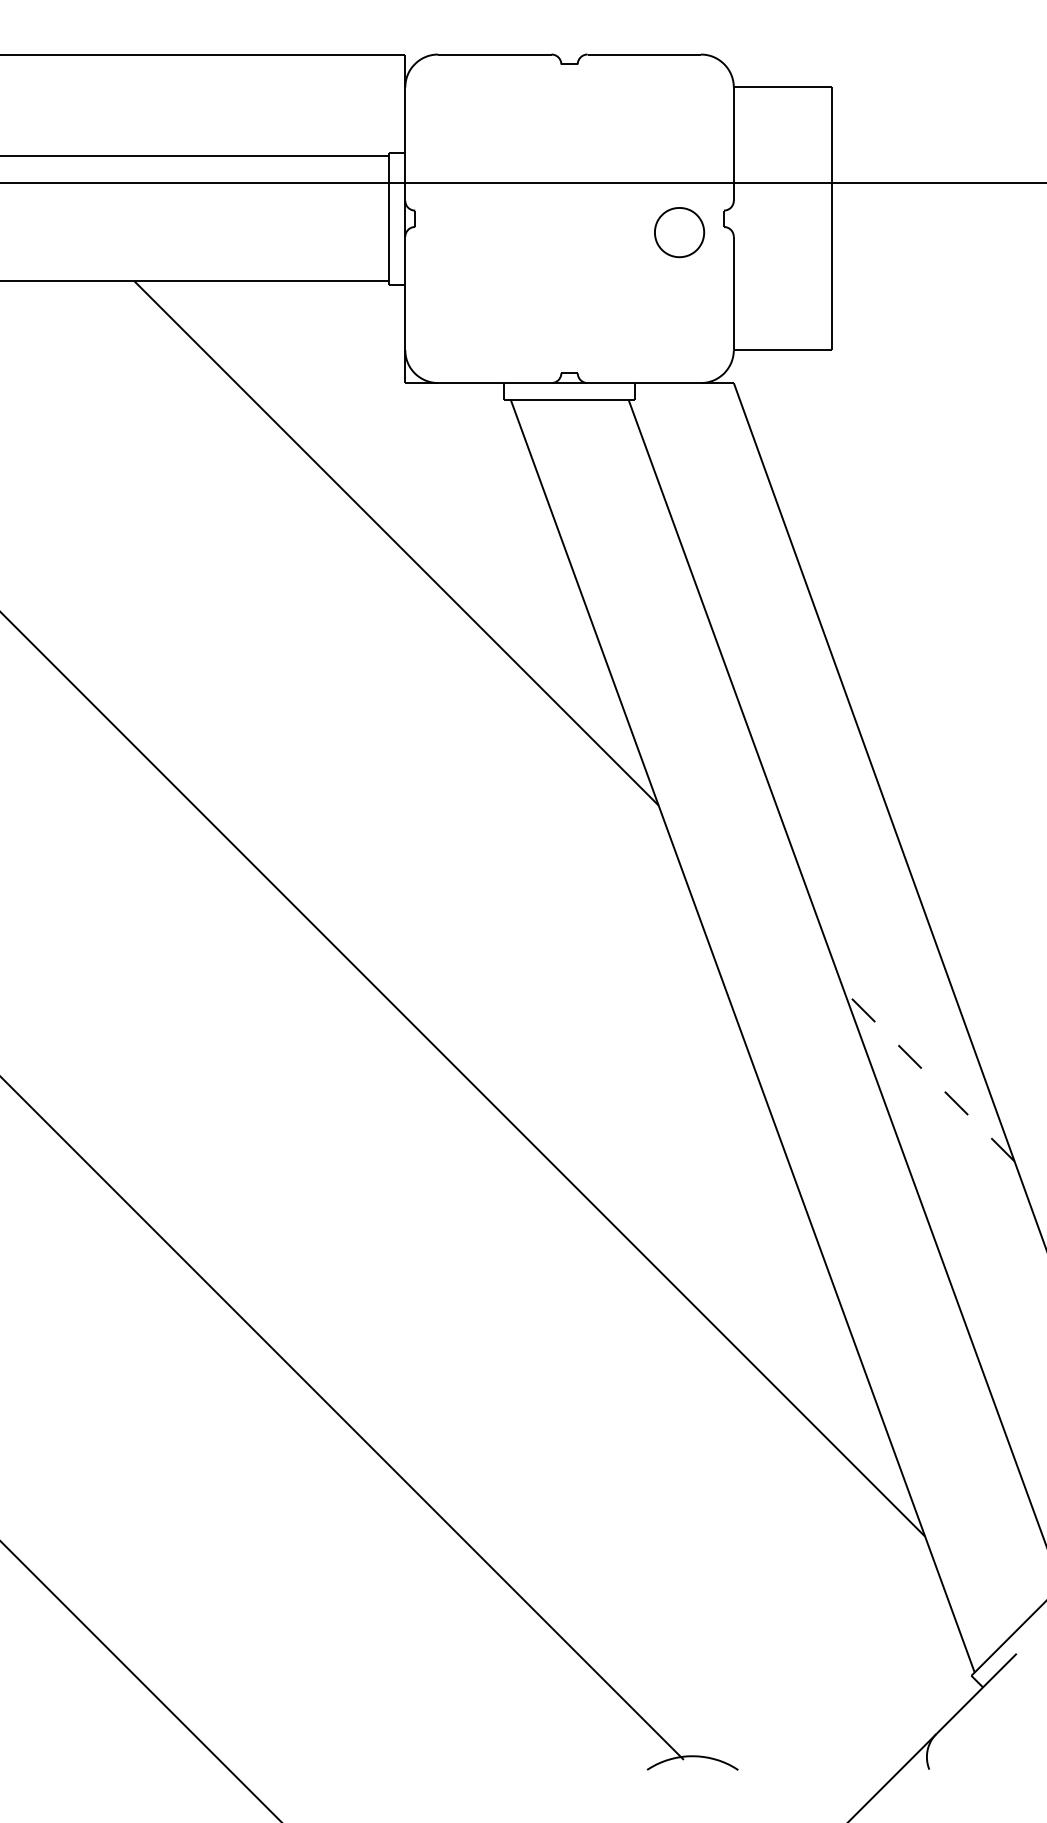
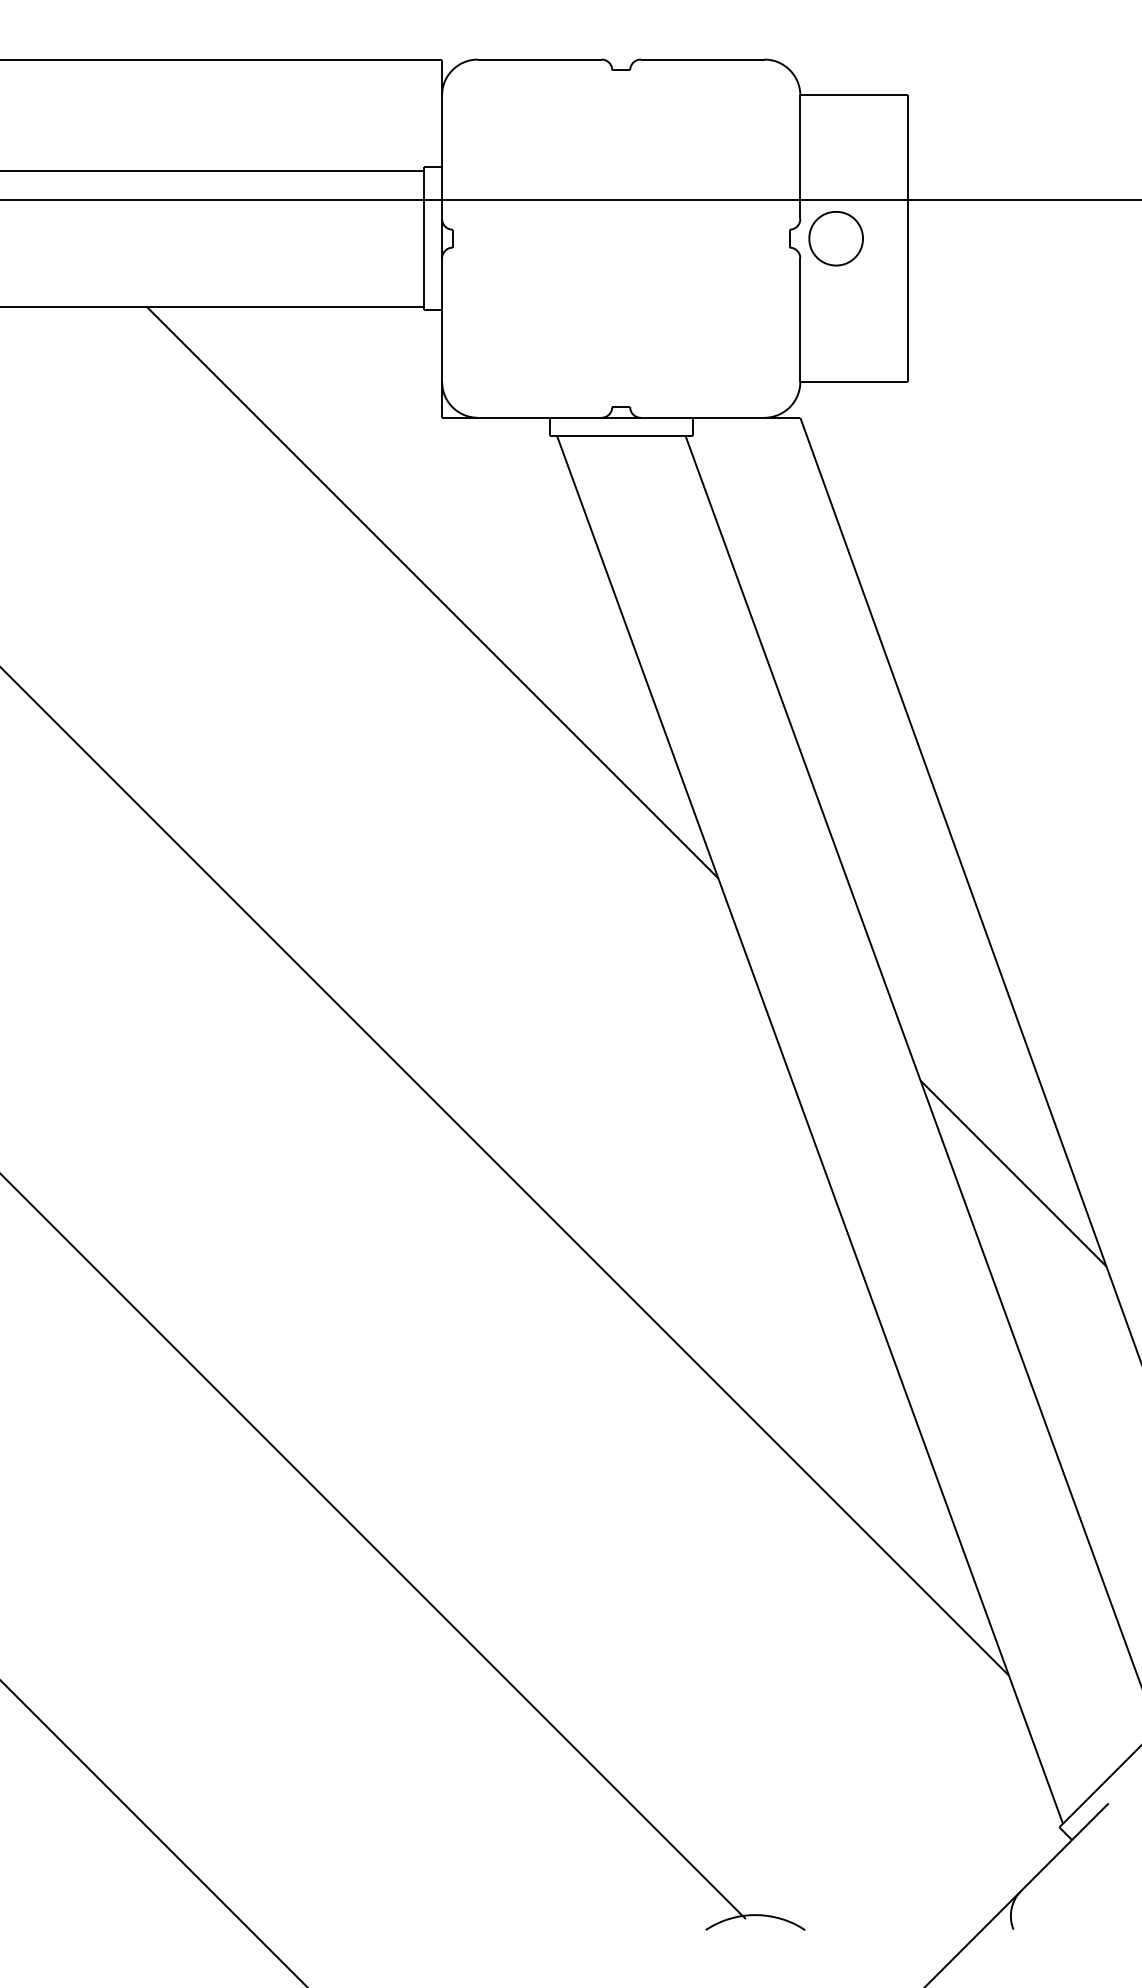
part: (678, 232) -> (835, 238), moved
line: (929, 1076) -> (1013, 1173), dashed -> solid

